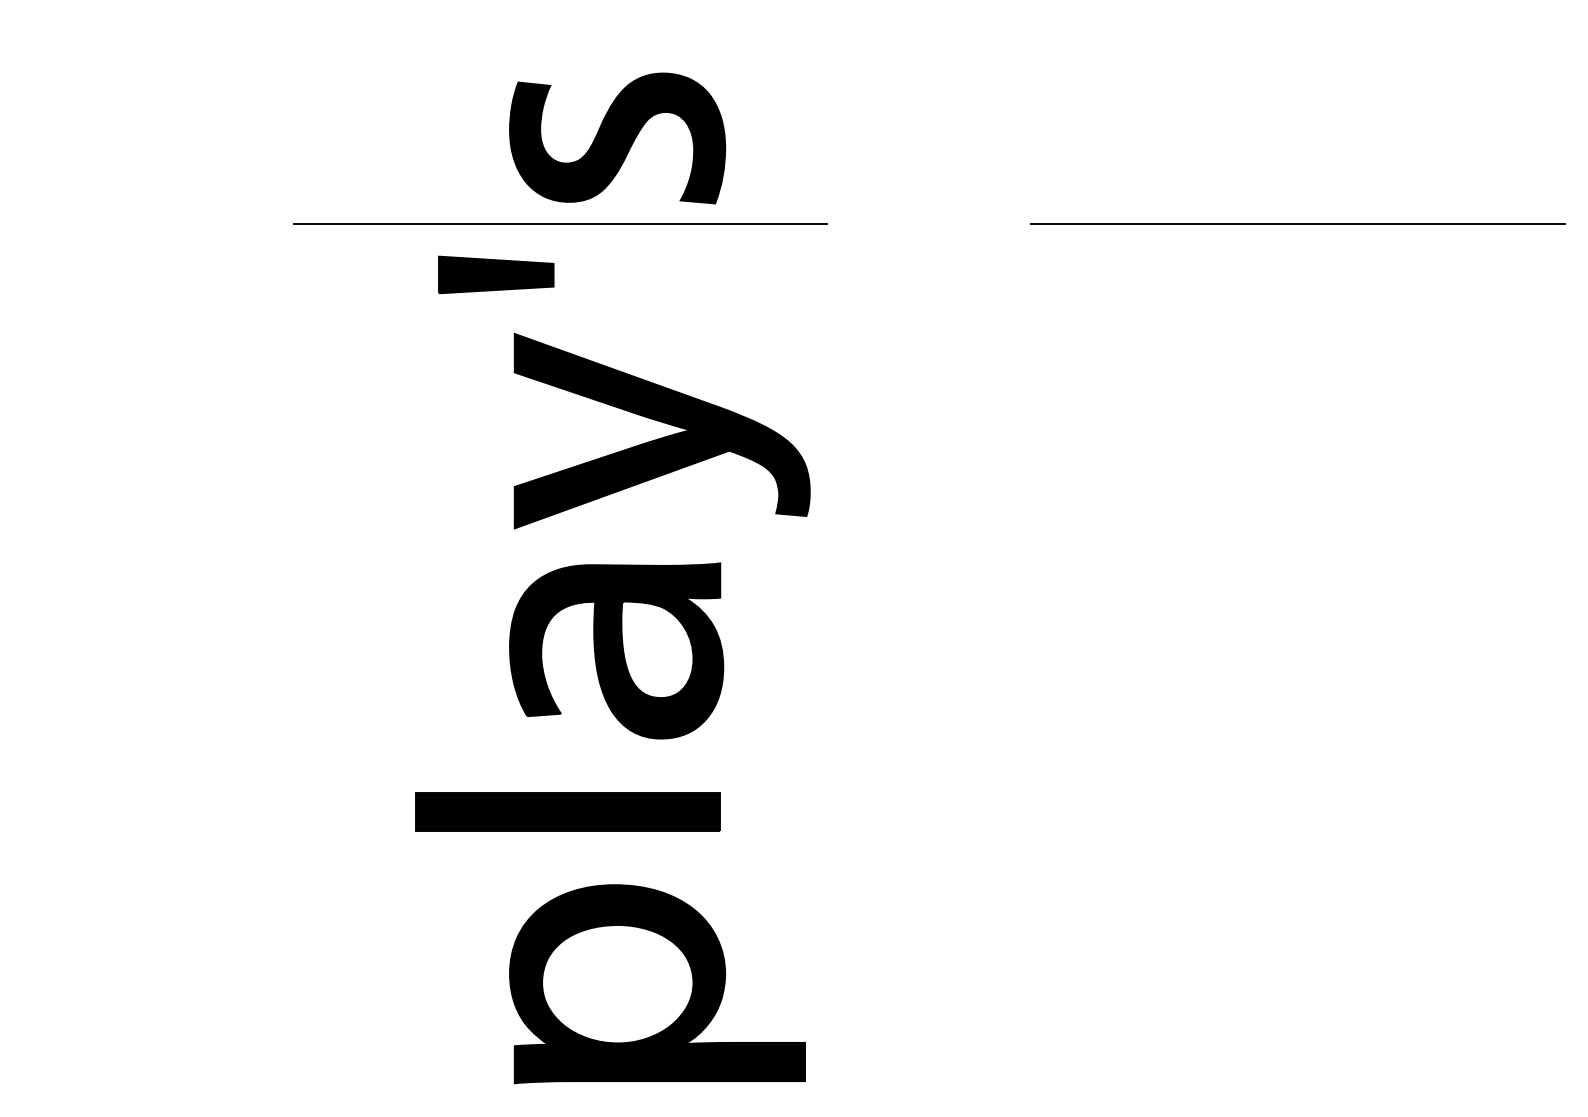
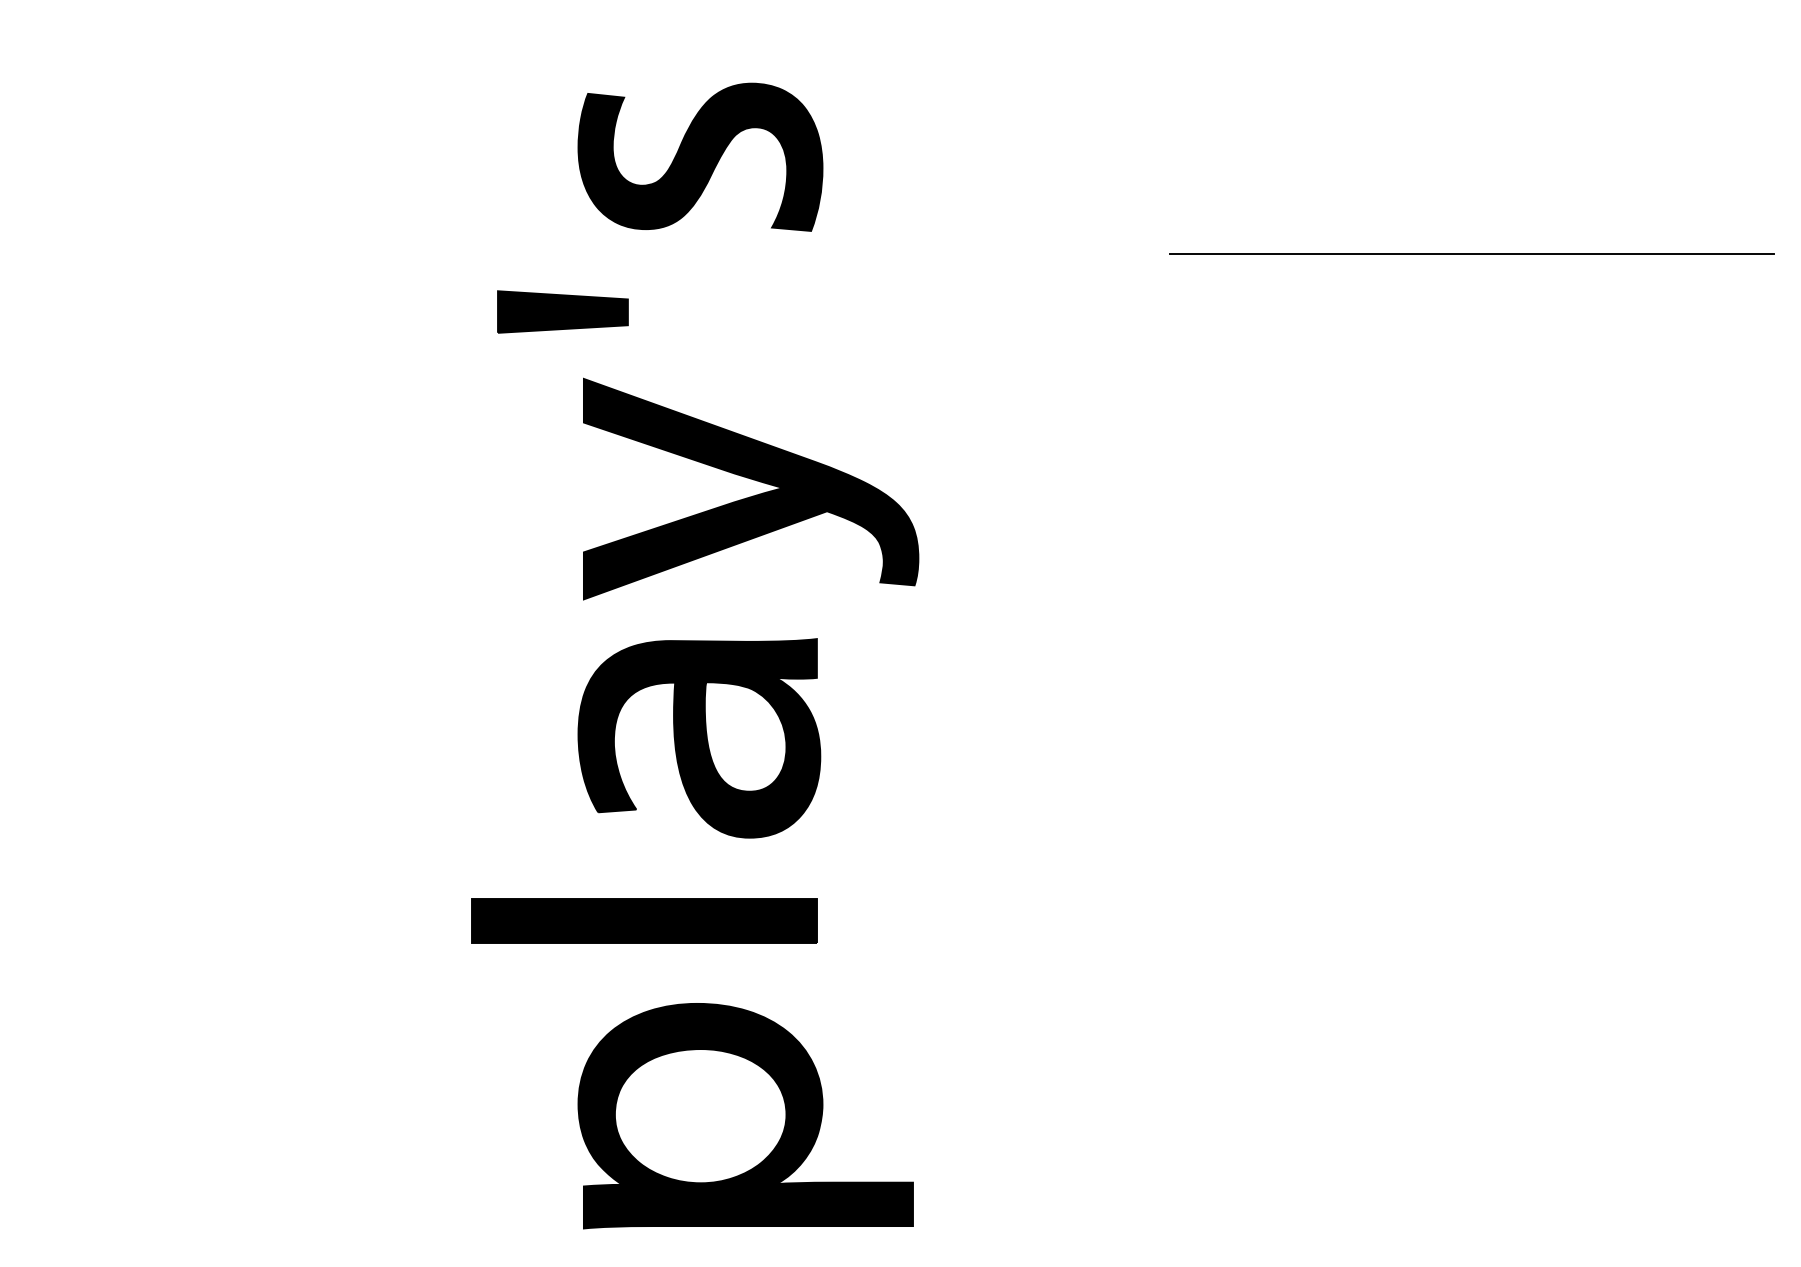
line: (560, 223) -> (635, 253), removed

